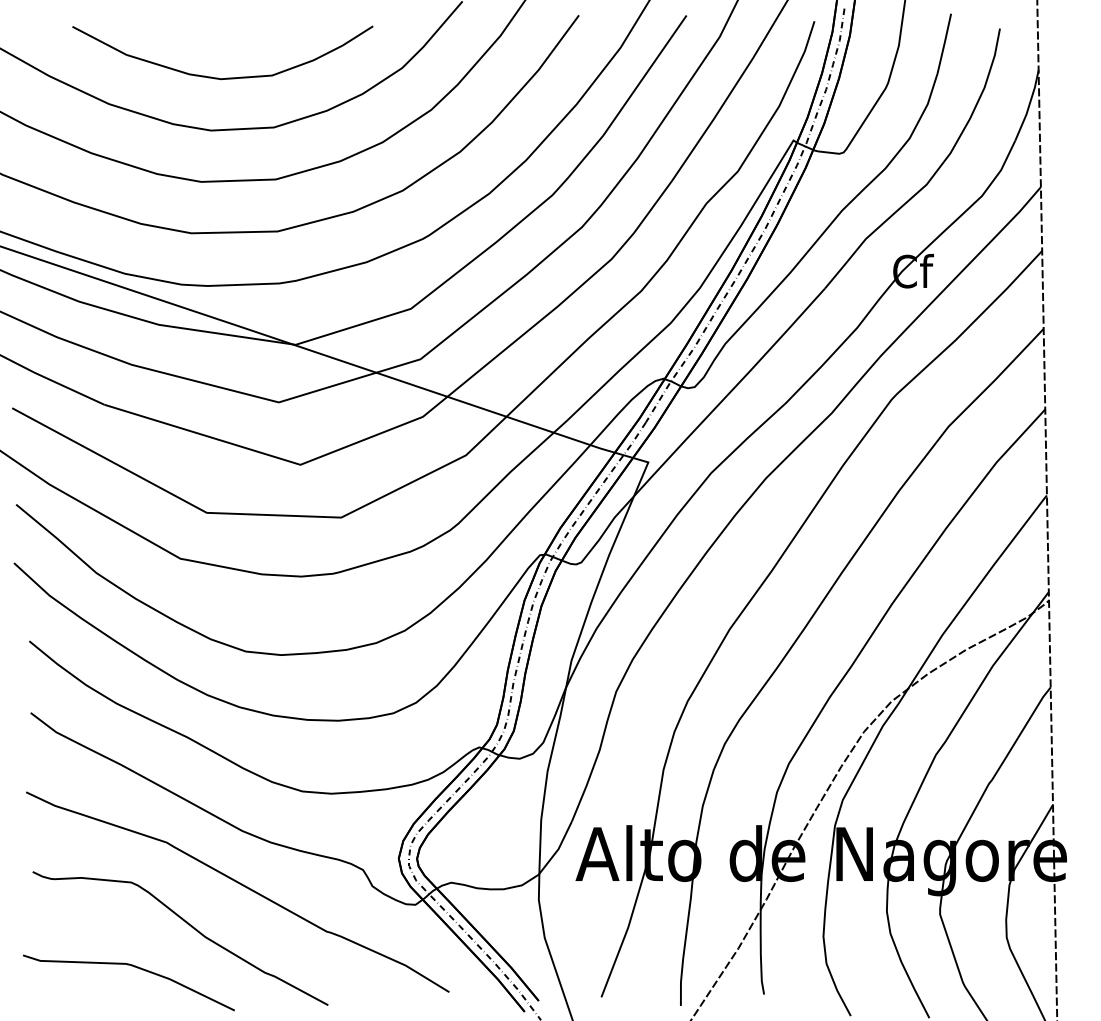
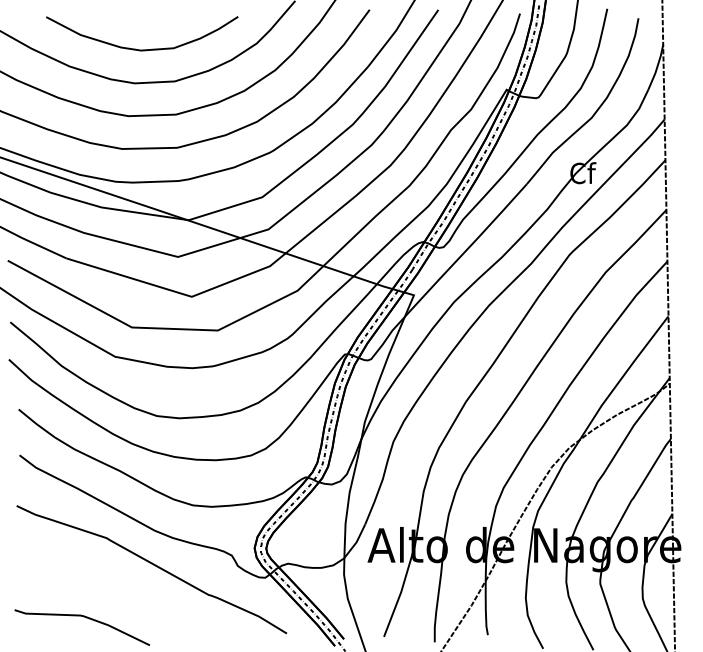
curve: (190, 927) -> (121, 592), removed

